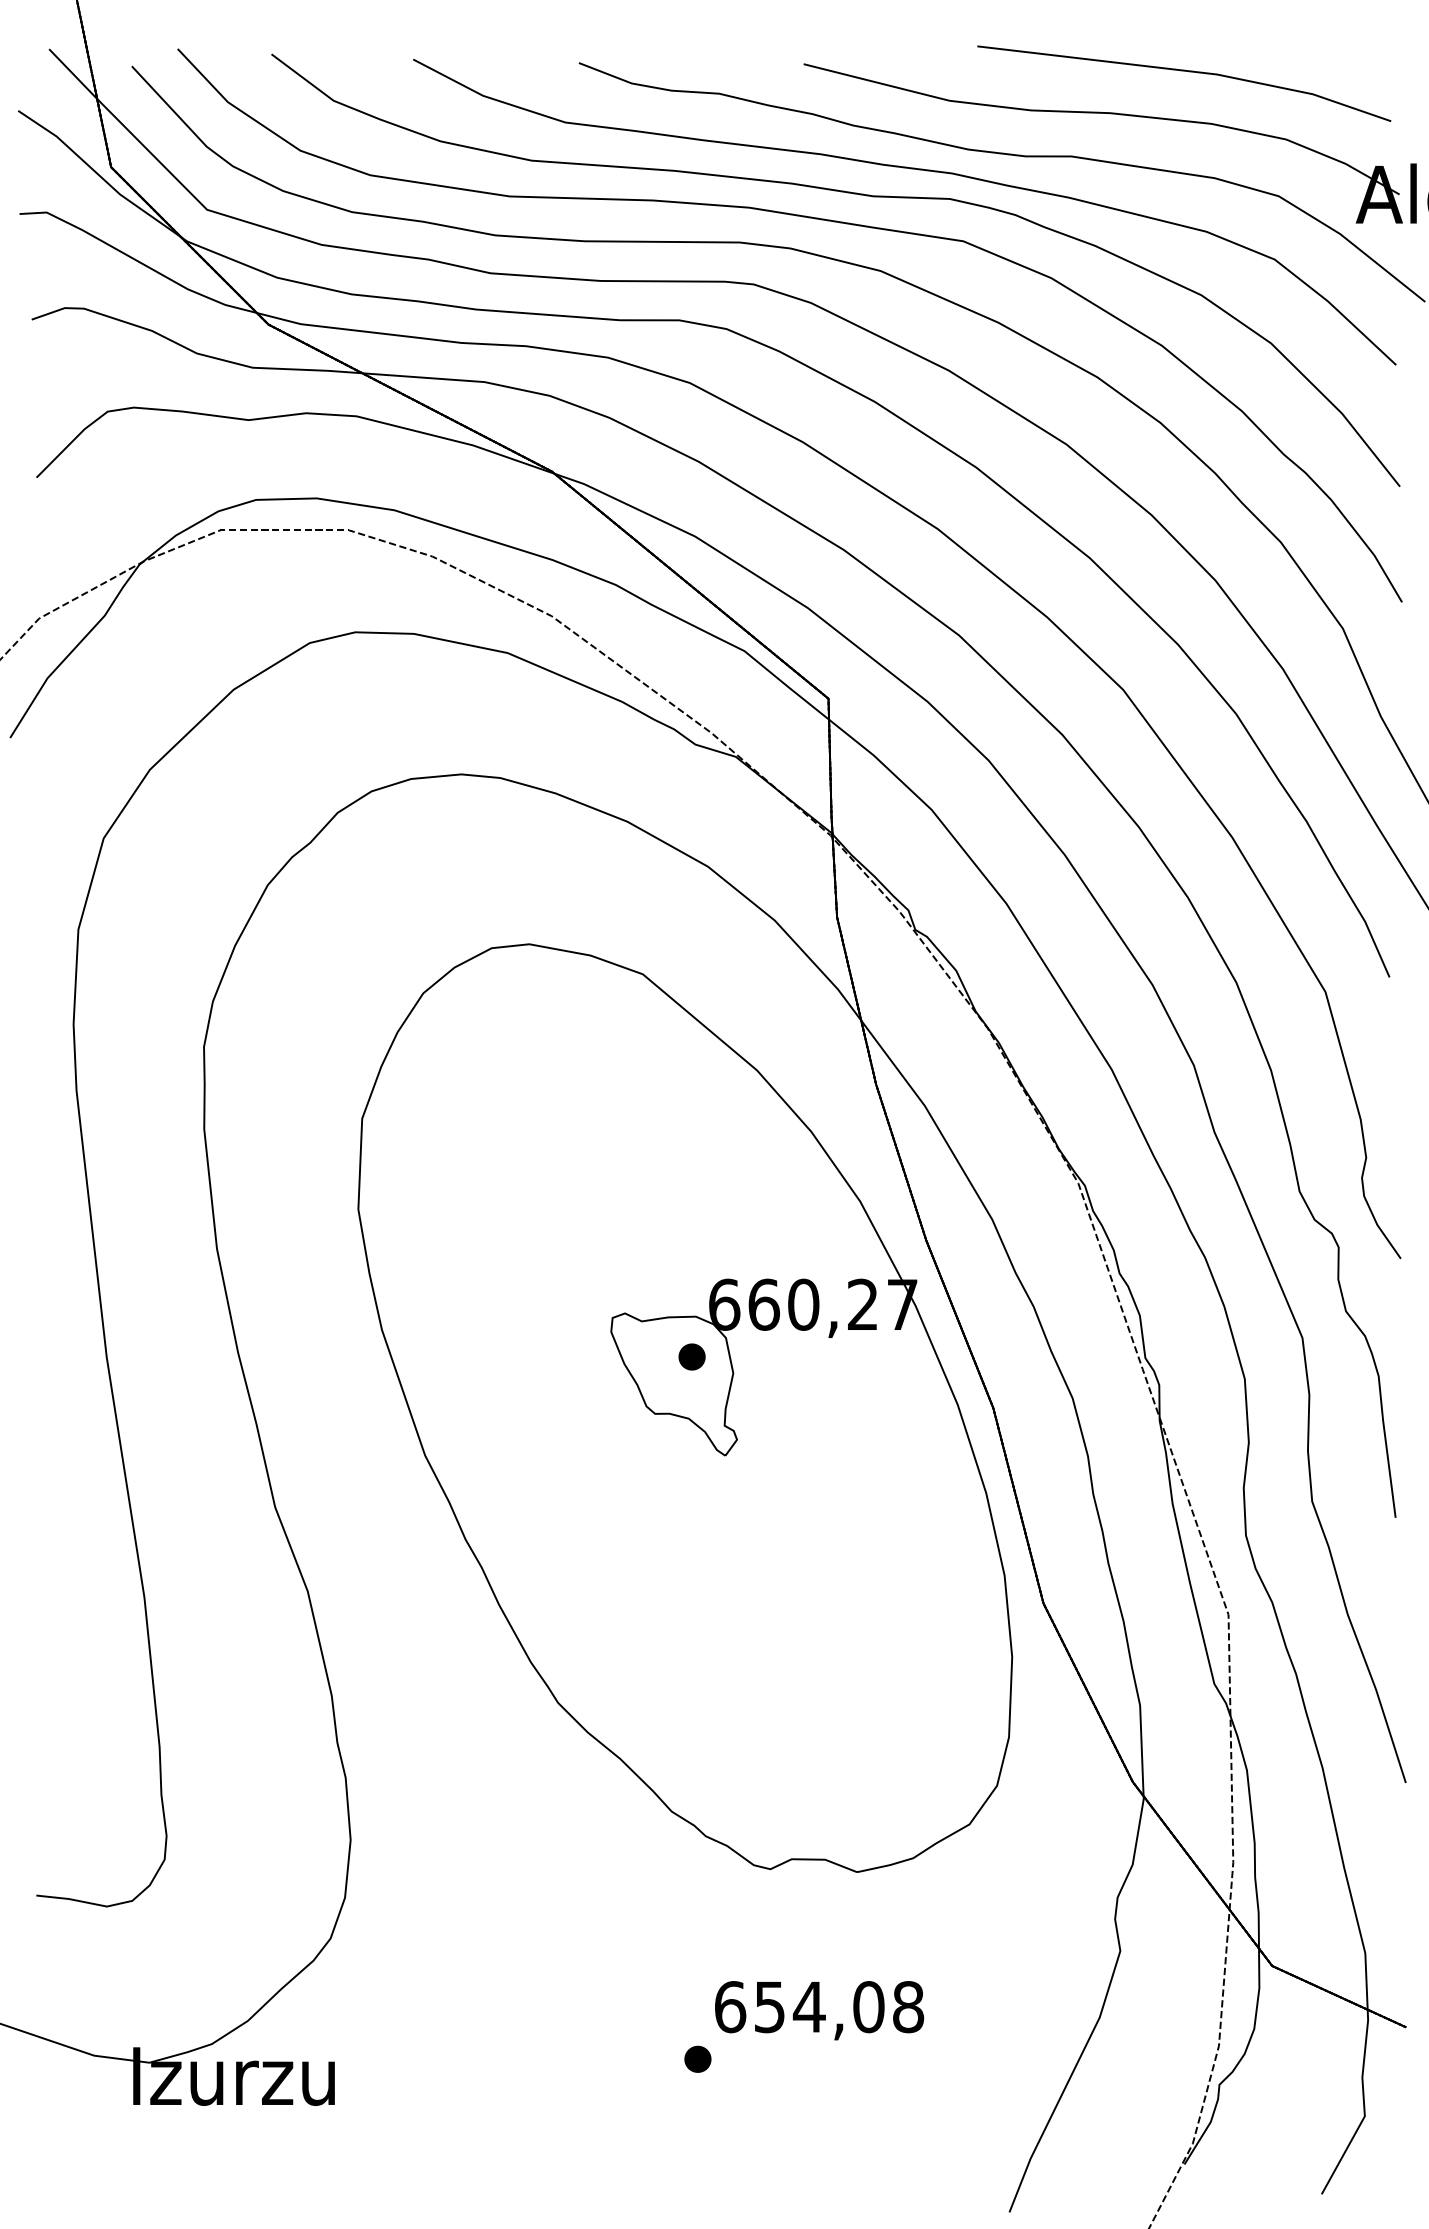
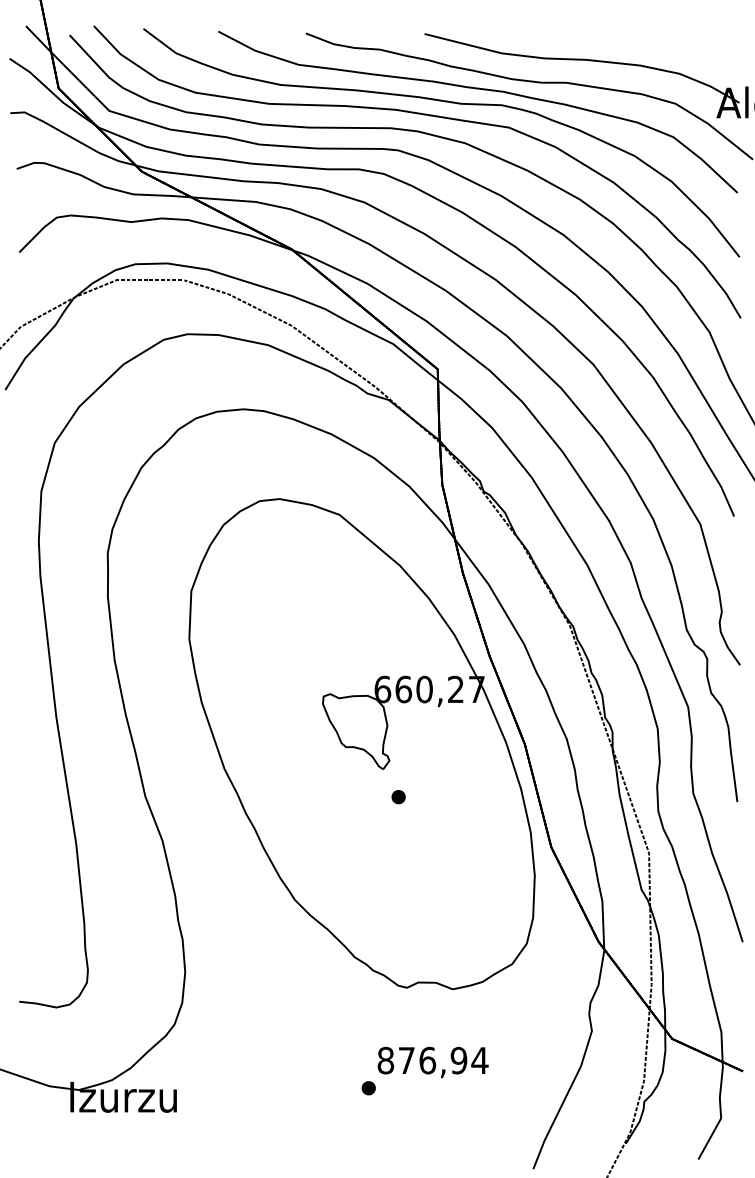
part: (1183, 82) -> (625, 43), removed
part: (691, 1357) -> (398, 797), moved
text: (818, 2006) -> (432, 1060), 654,08 -> 876,94

